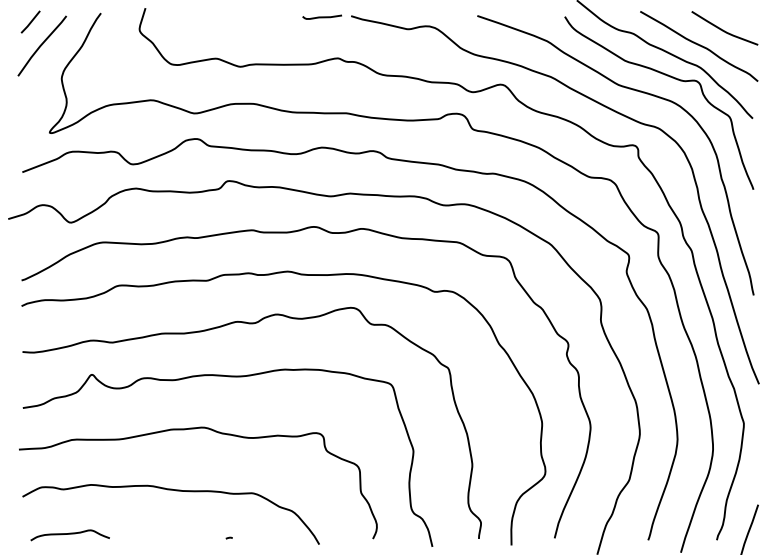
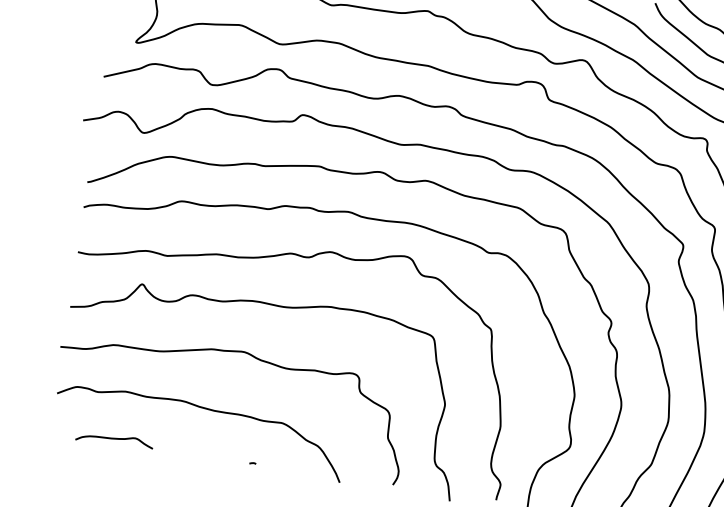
curve: (69, 534) -> (114, 439), moved

